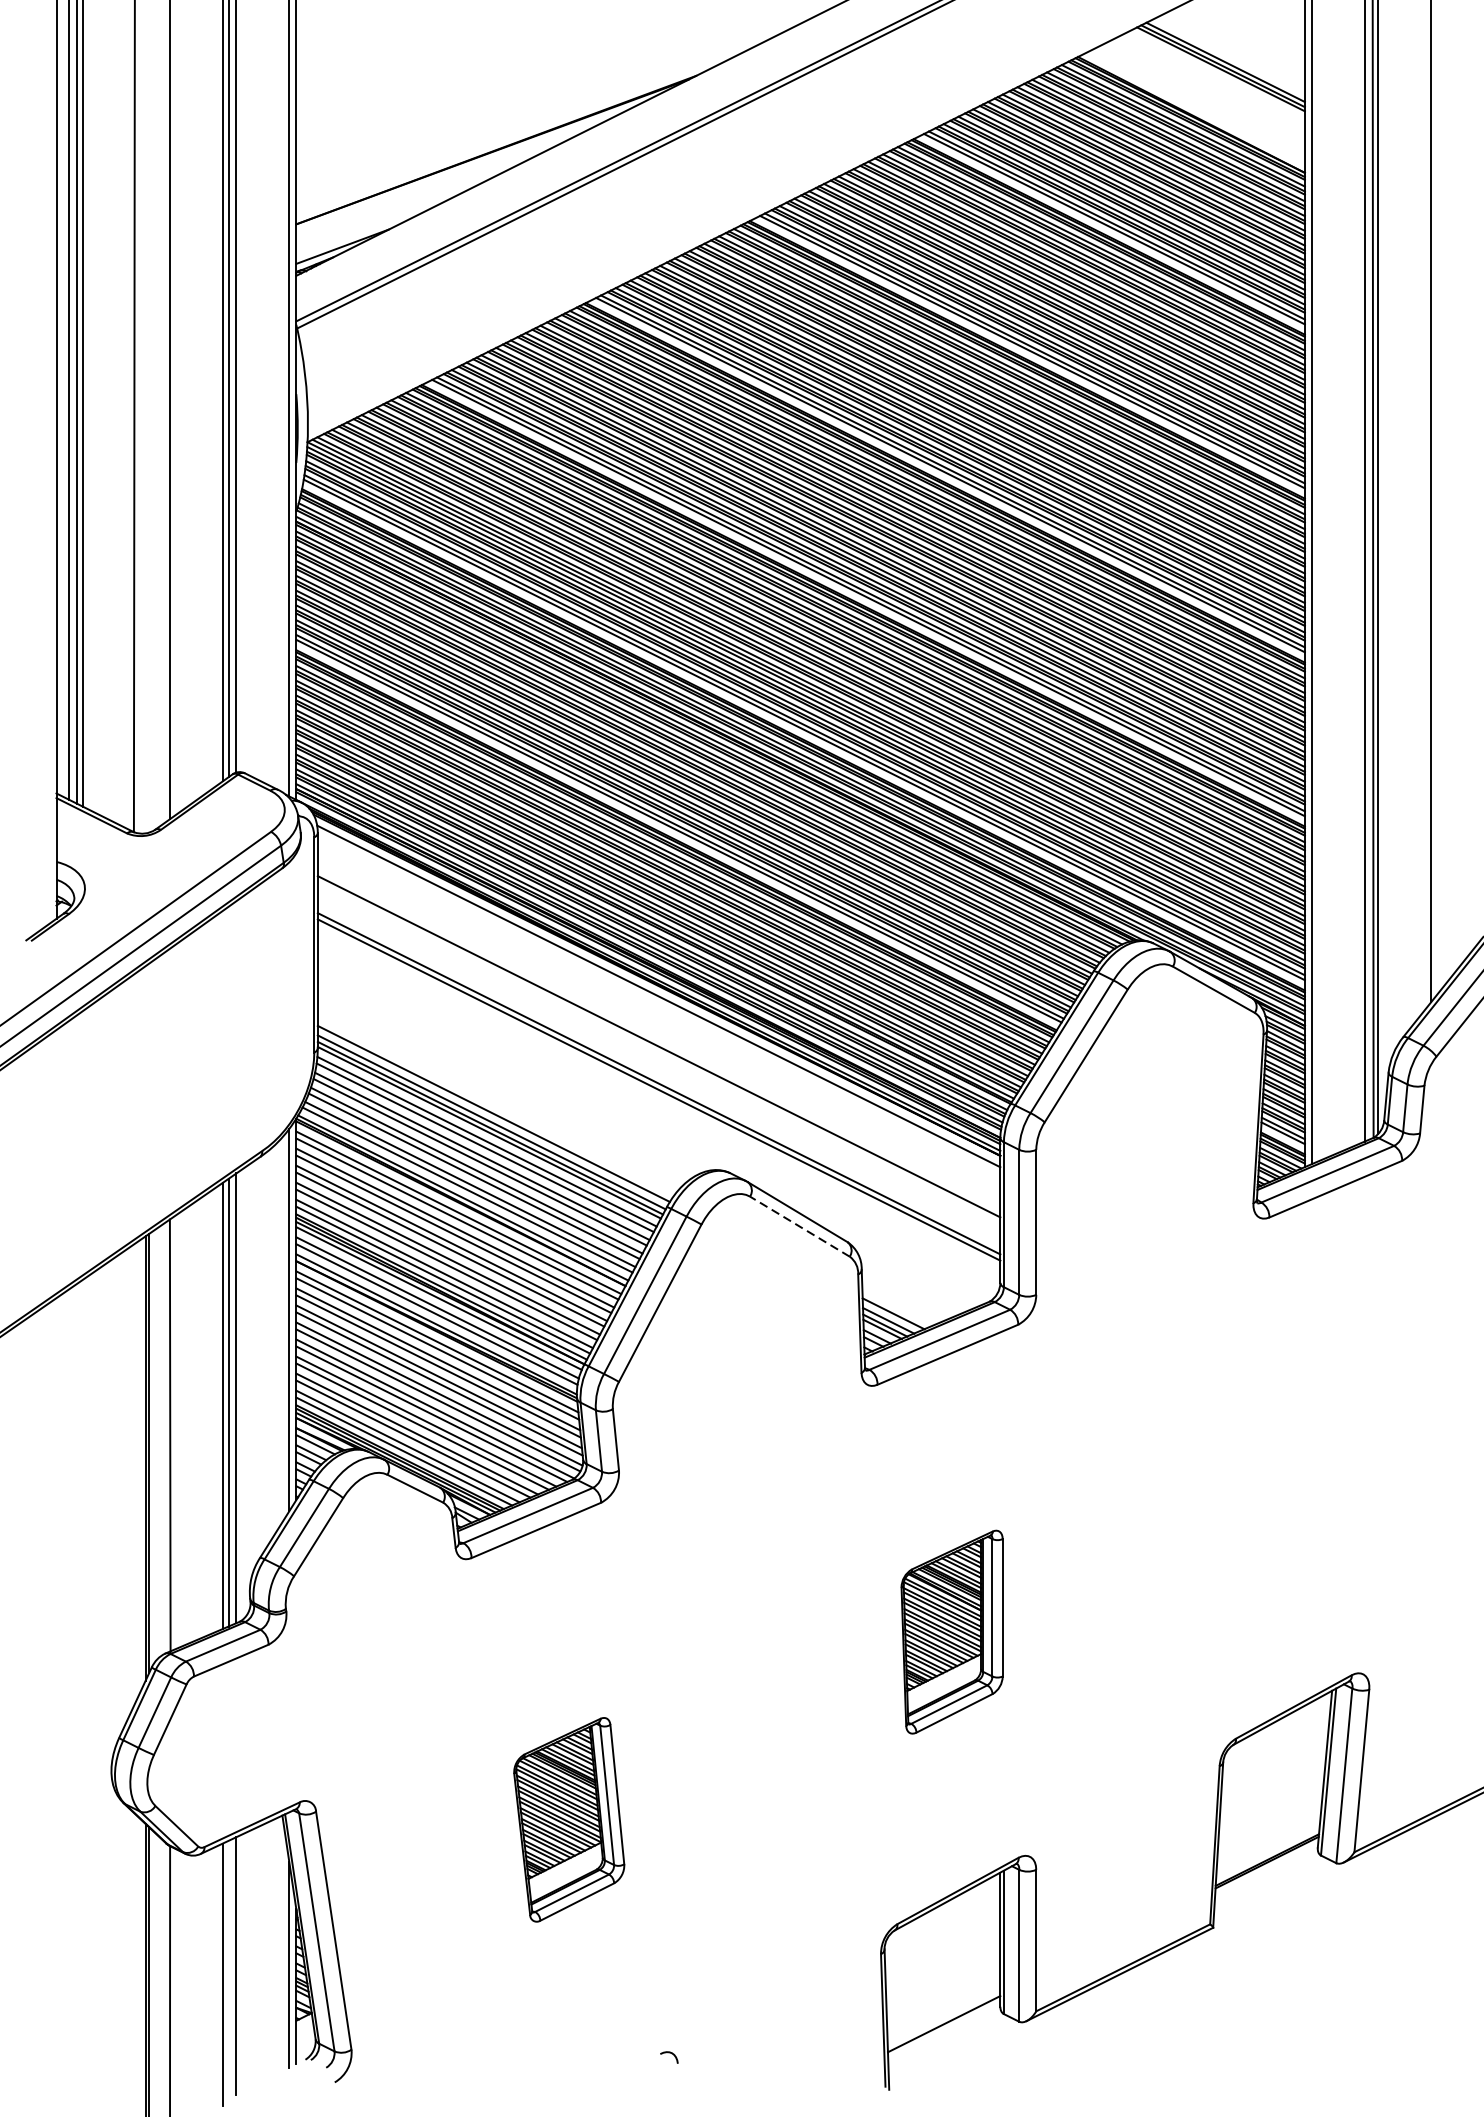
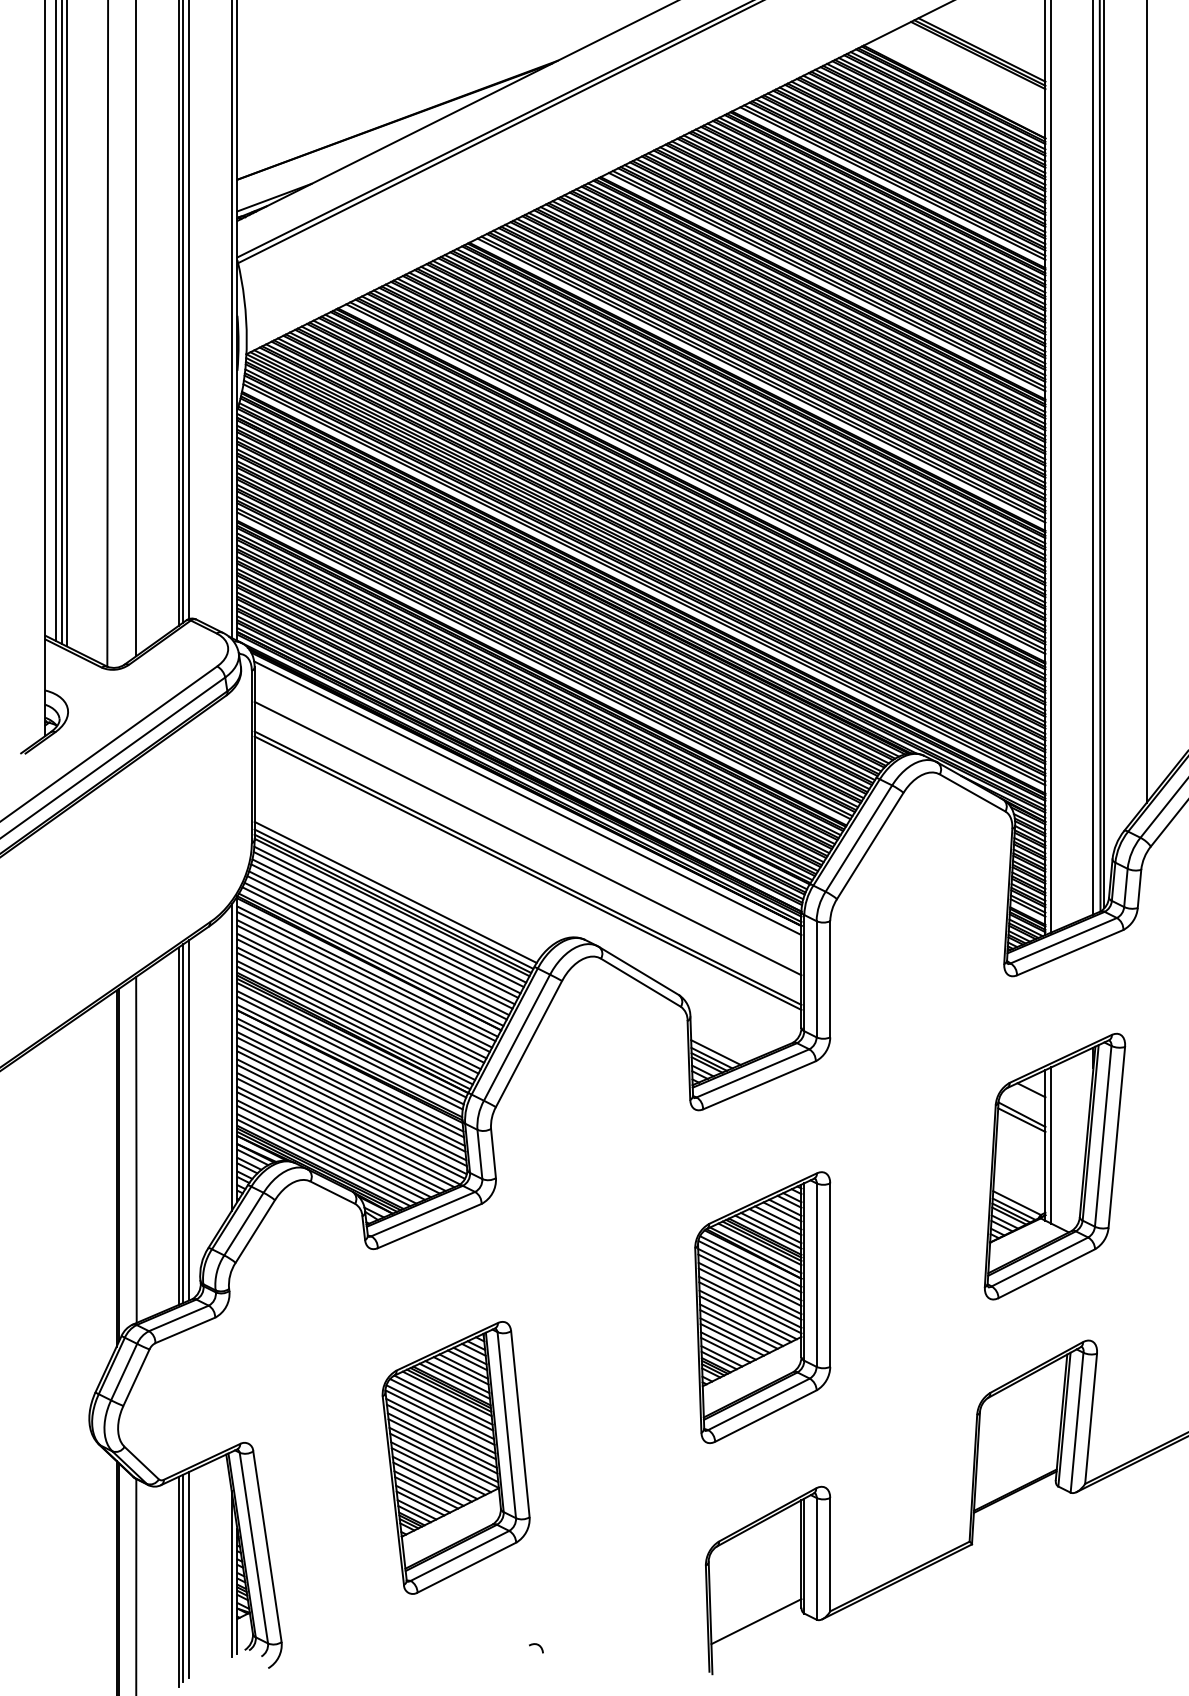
line: (799, 1226) -> (640, 982), dashed -> solid
part: (1316, 1456) -> (1054, 1166), added
part: (951, 1632) -> (762, 1307), size x1.67
part: (568, 1819) -> (455, 1457), size x1.67
line: (228, 1970) -> (183, 1578), added

